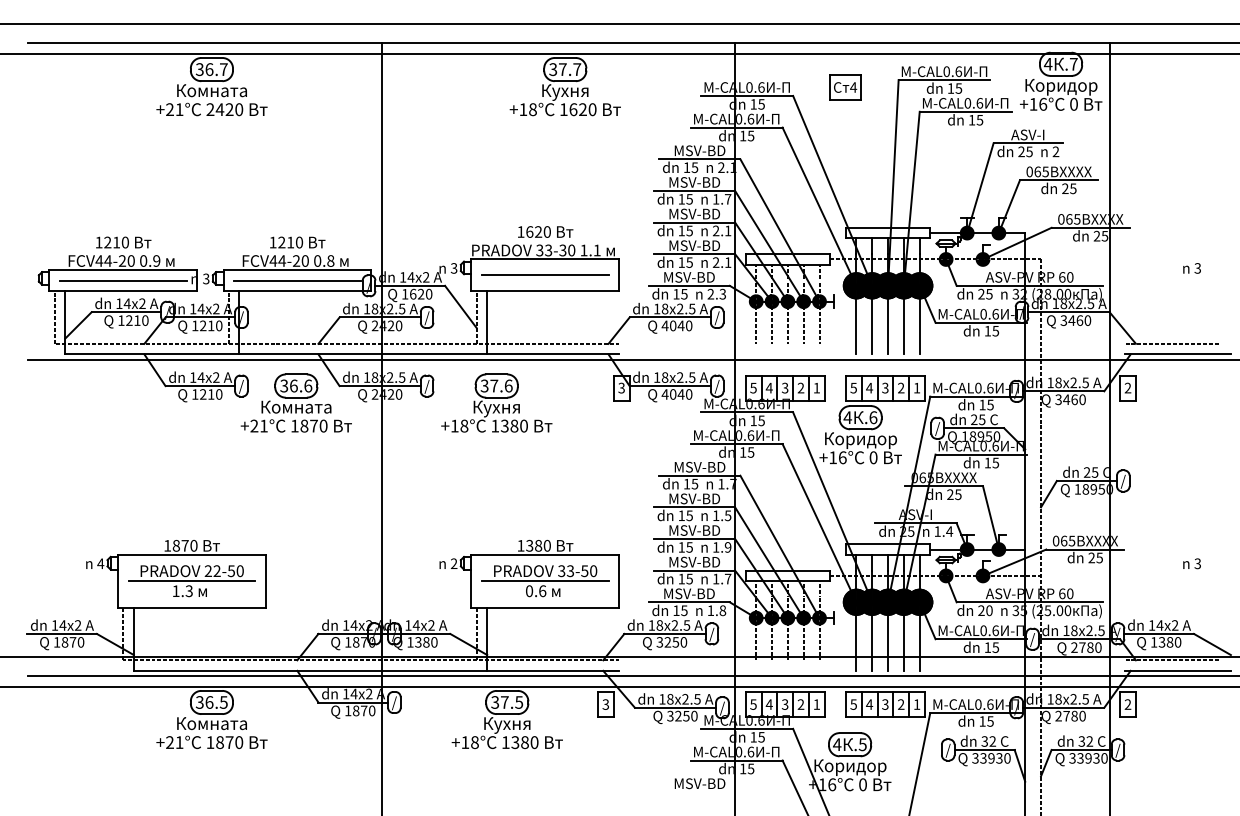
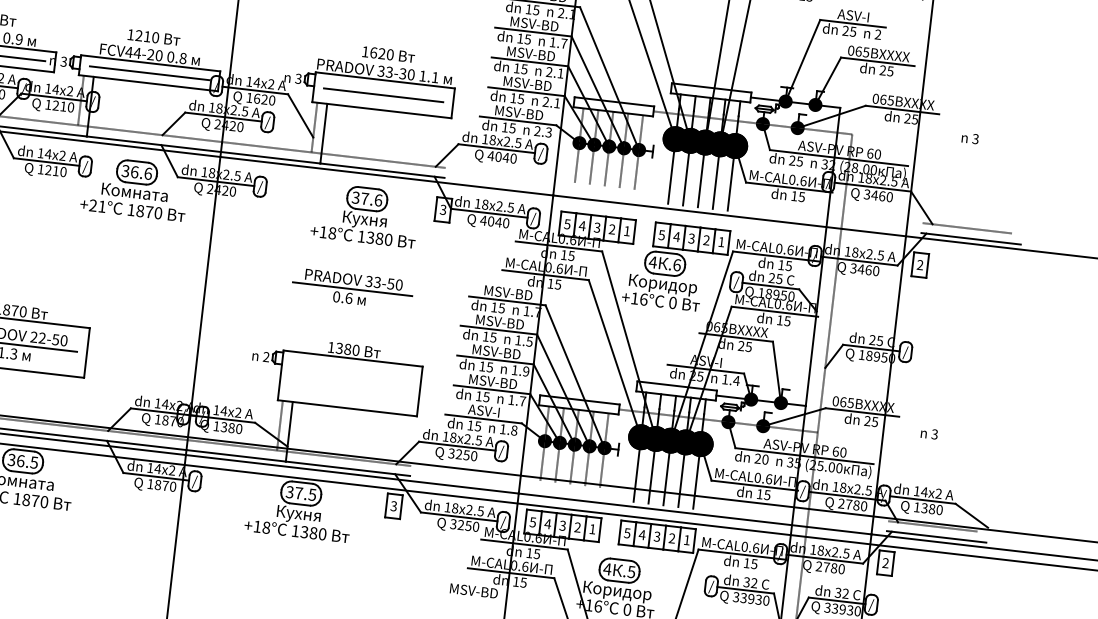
text: (1191, 268) -> (969, 138), moved
part: (496, 402) -> (365, 214), moved
text: (1191, 563) -> (928, 433), moved
part: (545, 581) -> (352, 289), moved
text: (689, 593) -> (484, 410), MSV-BD -> ASV-I

